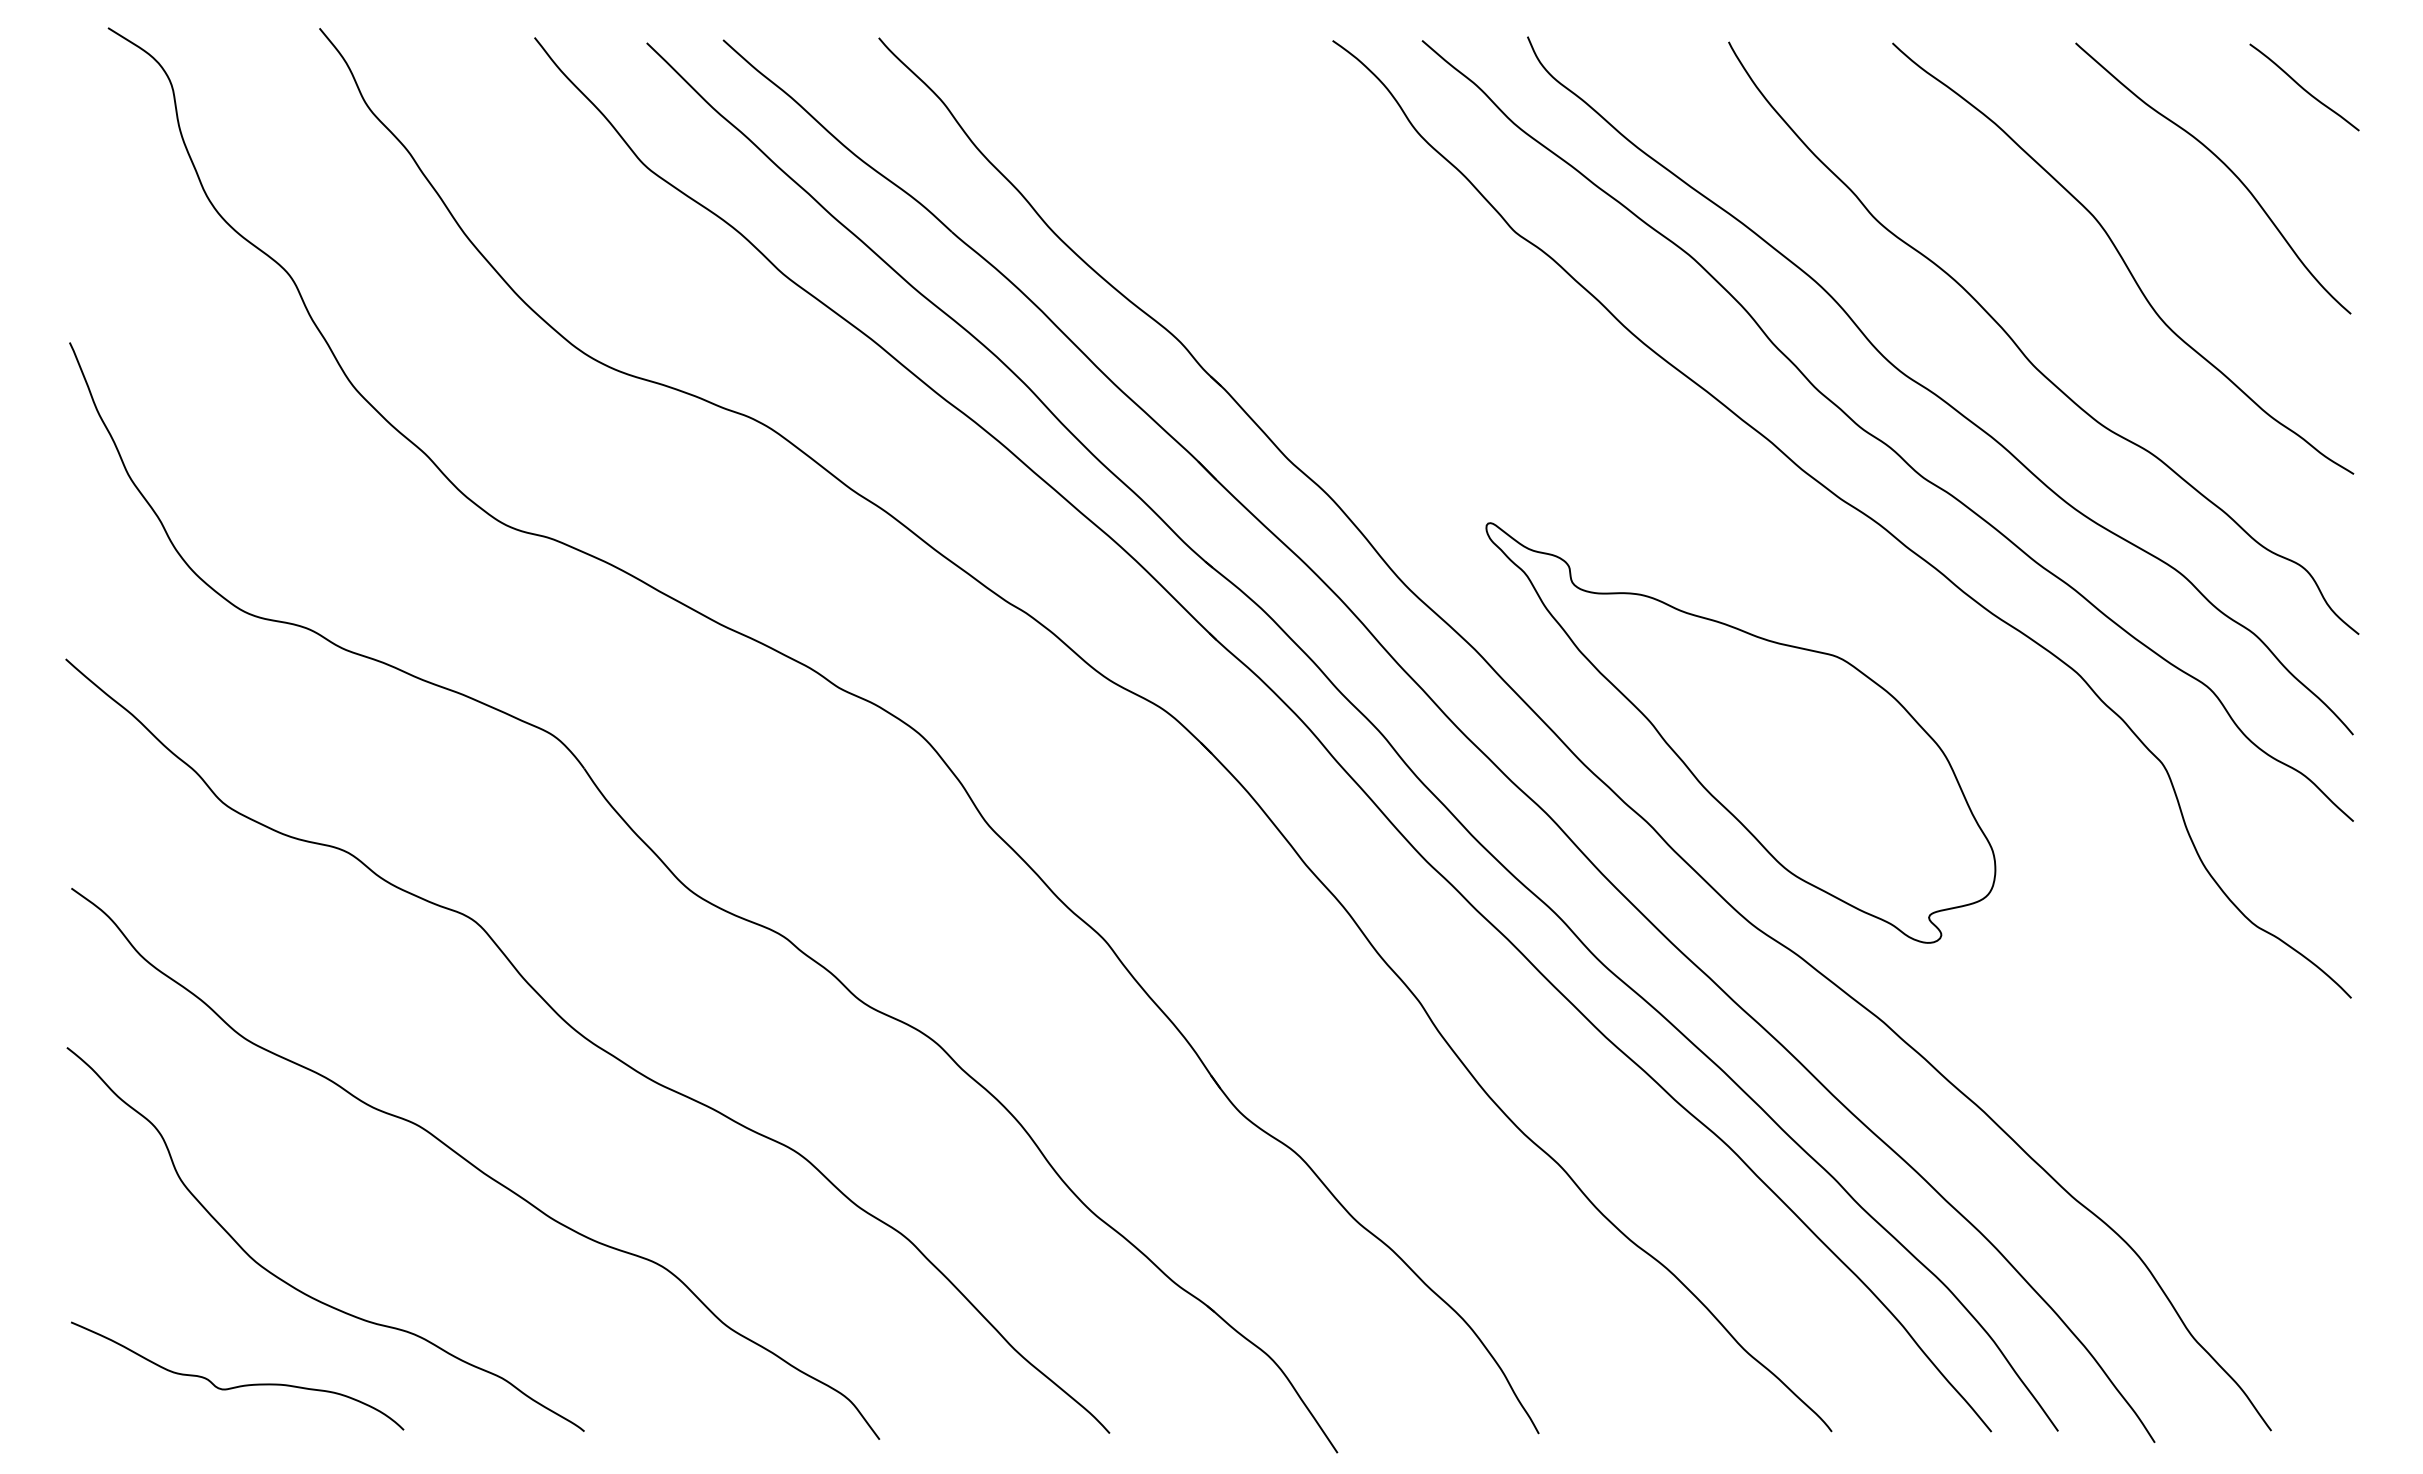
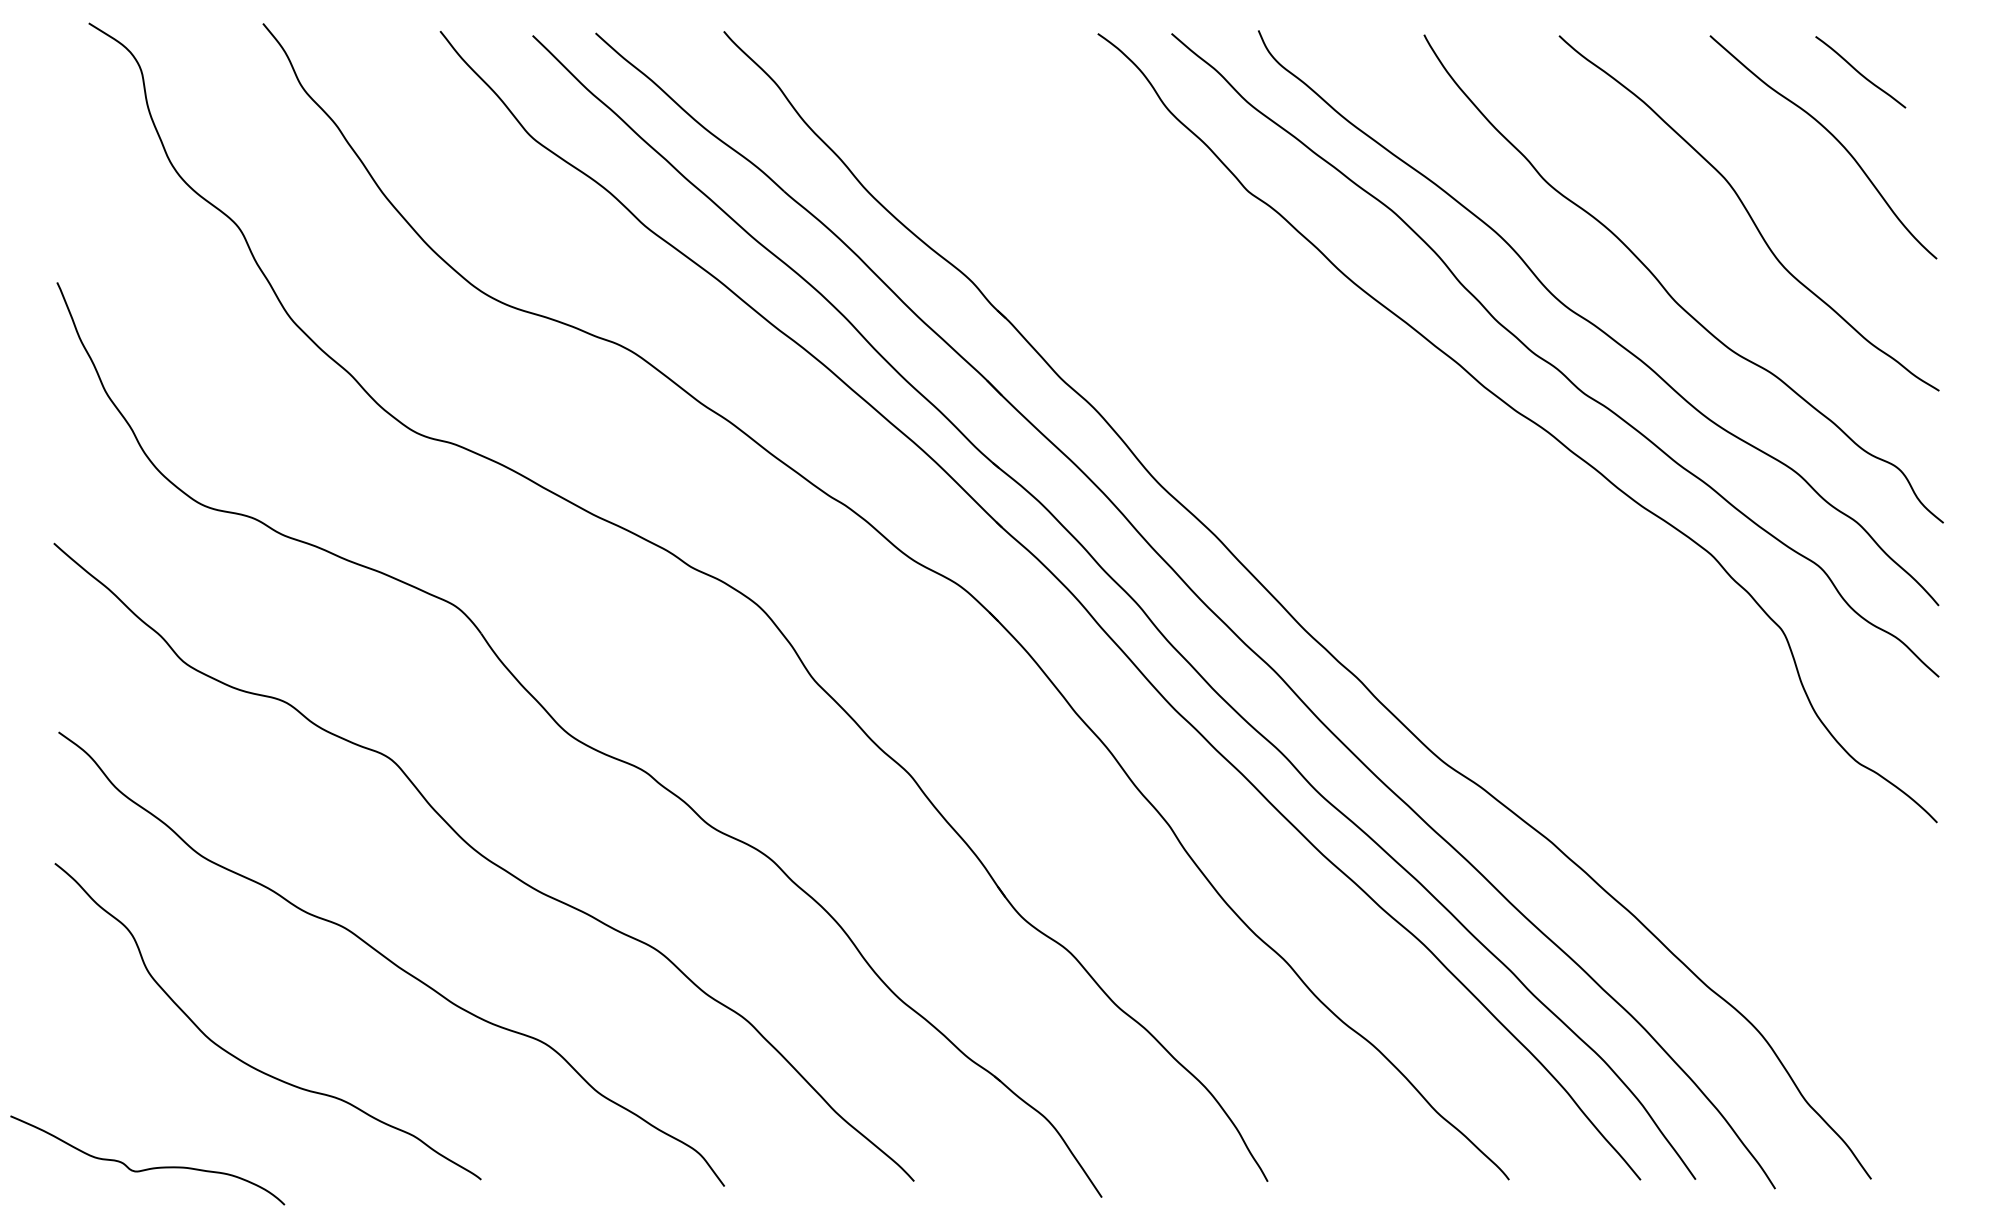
curve: (2303, 87) -> (1859, 72), moved
part: (1740, 732) -> (1433, 603), removed
curve: (238, 1385) -> (148, 1168), moved

